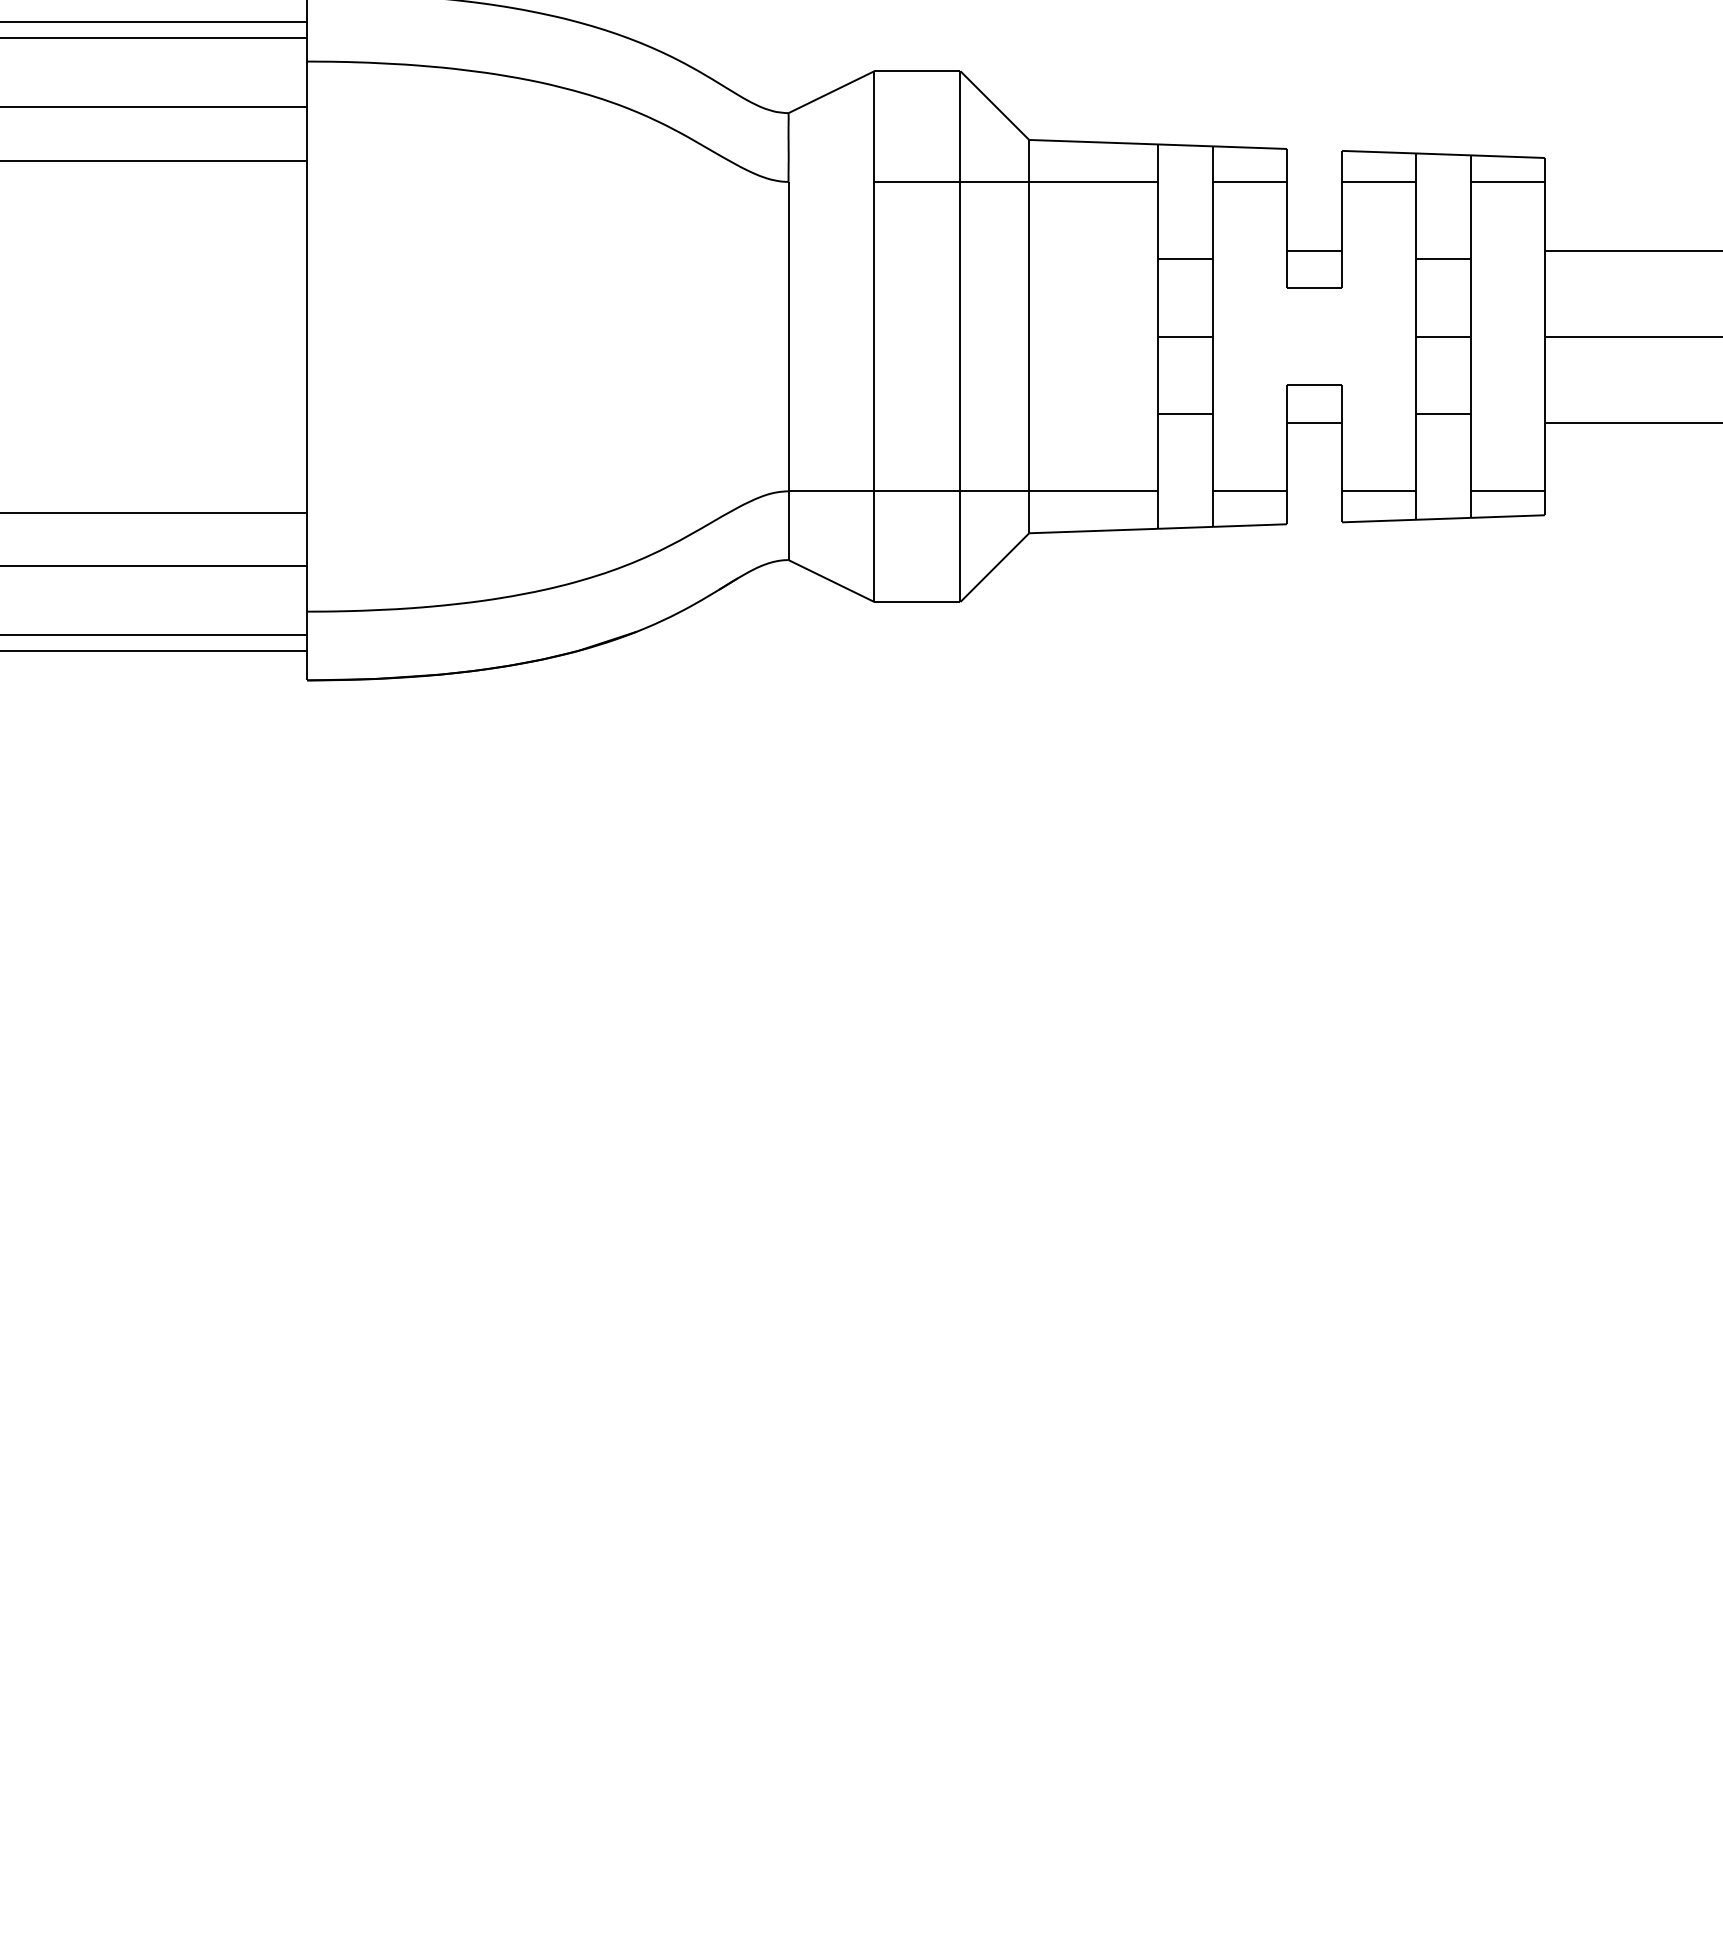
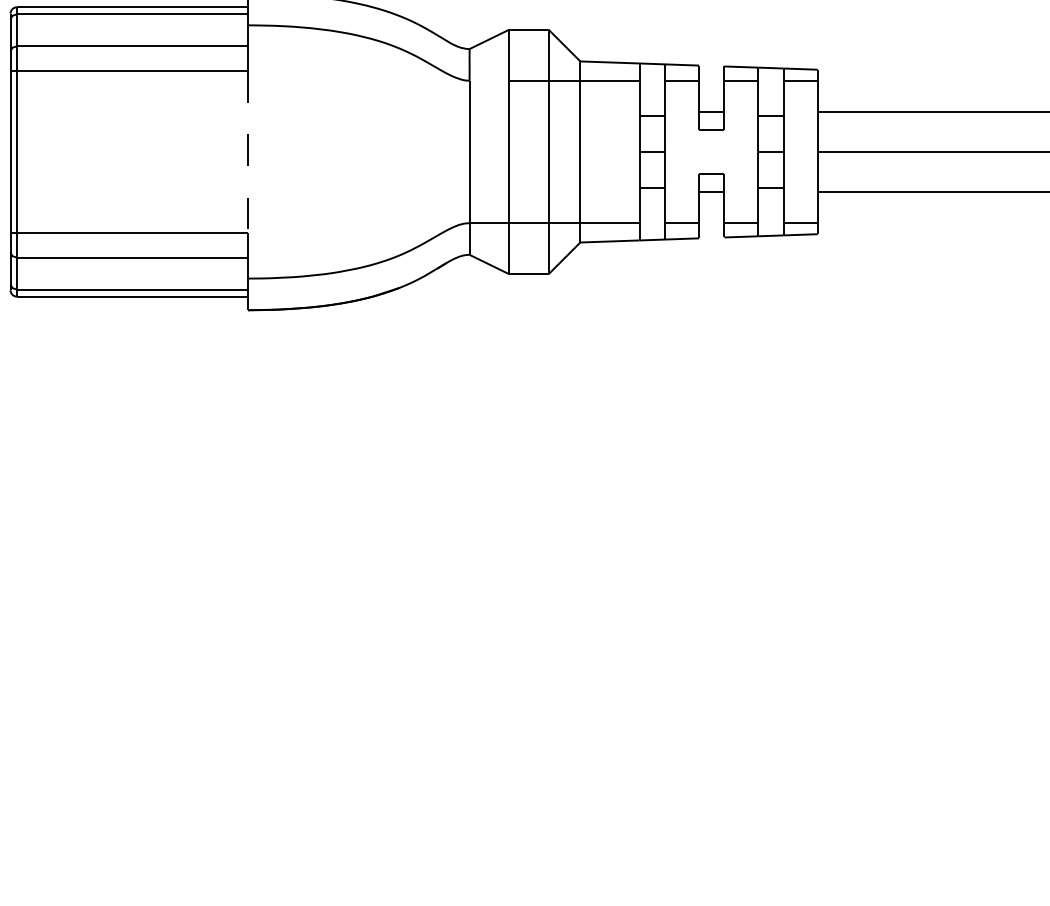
line: (306, 337) -> (247, 152), solid -> dashed

